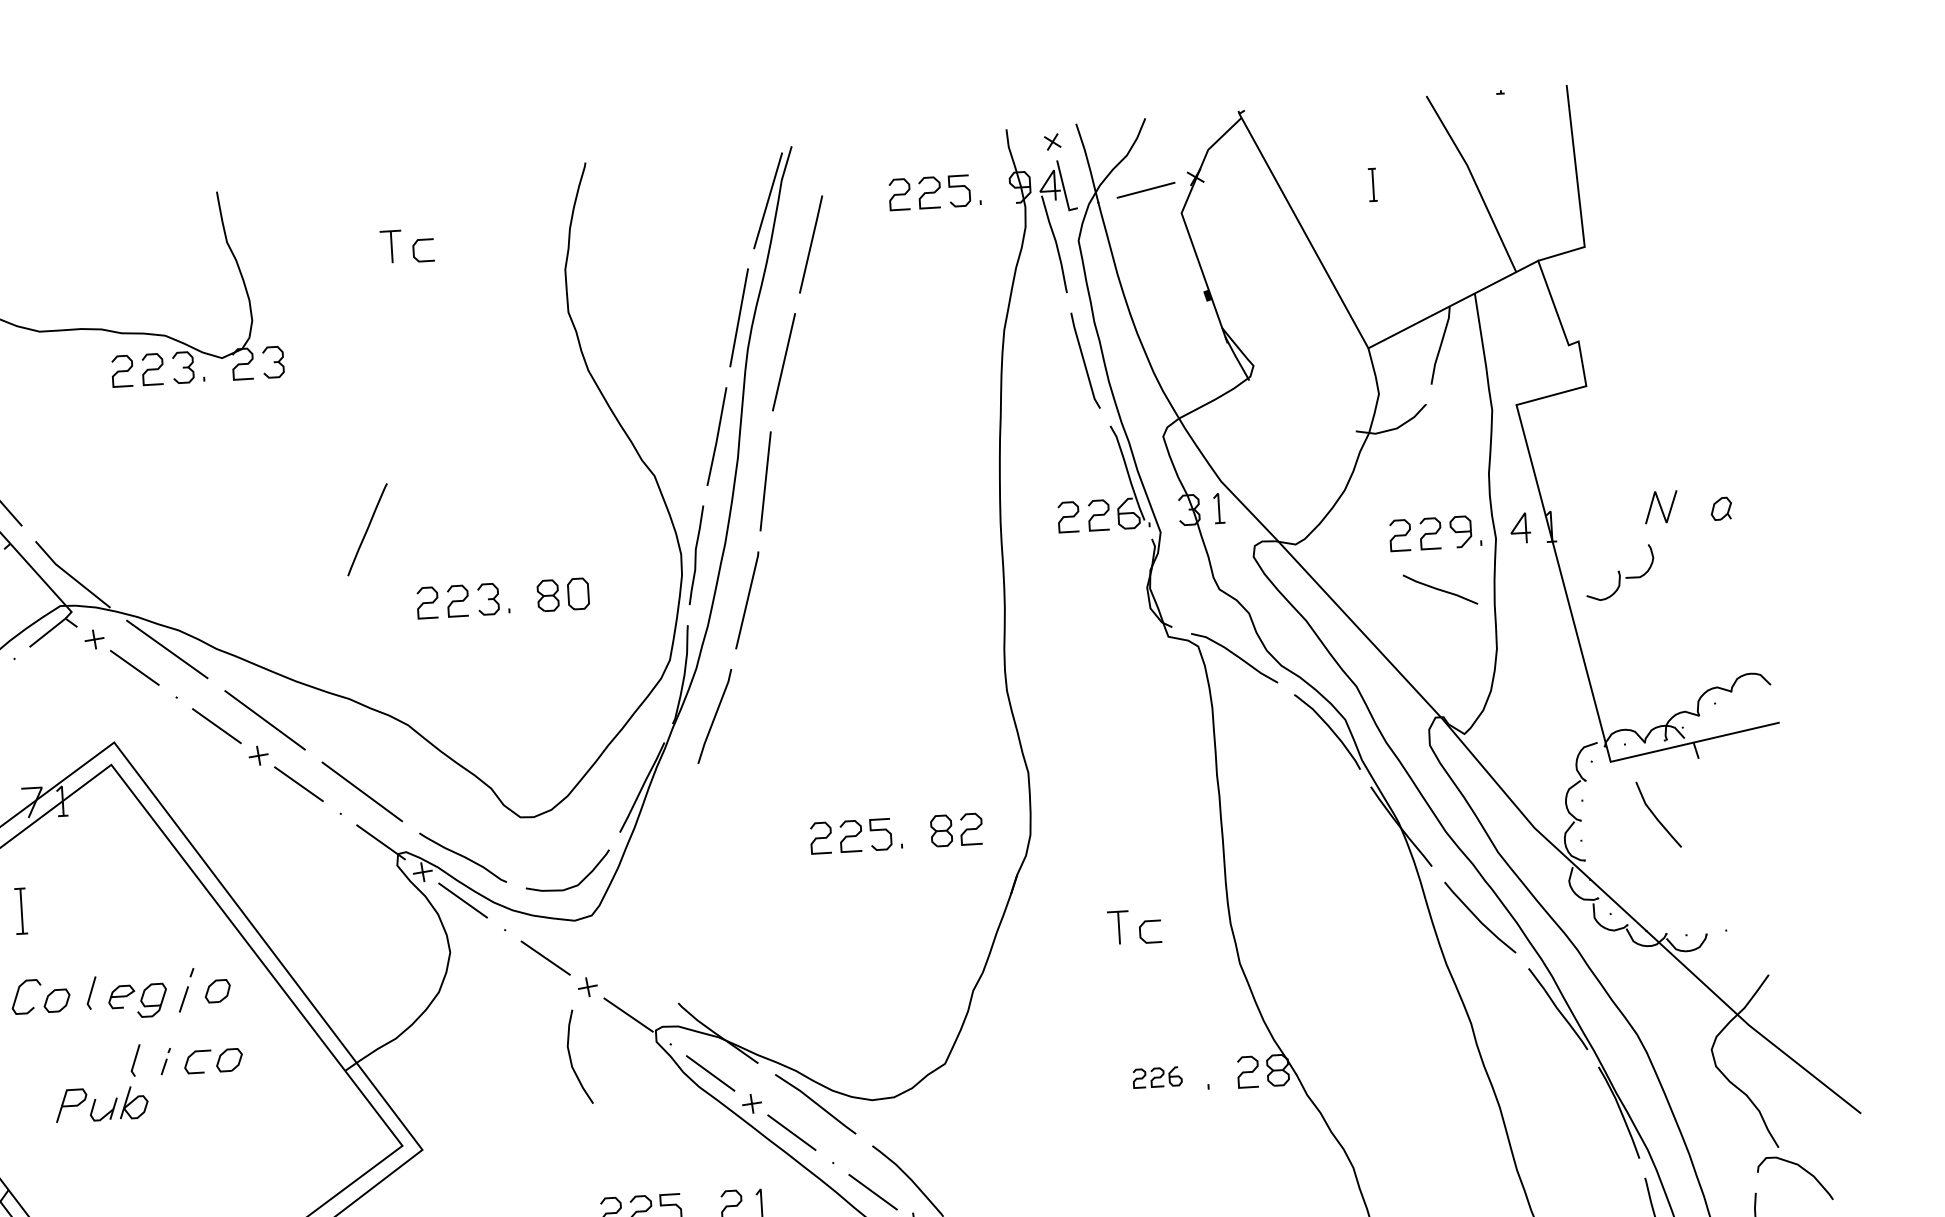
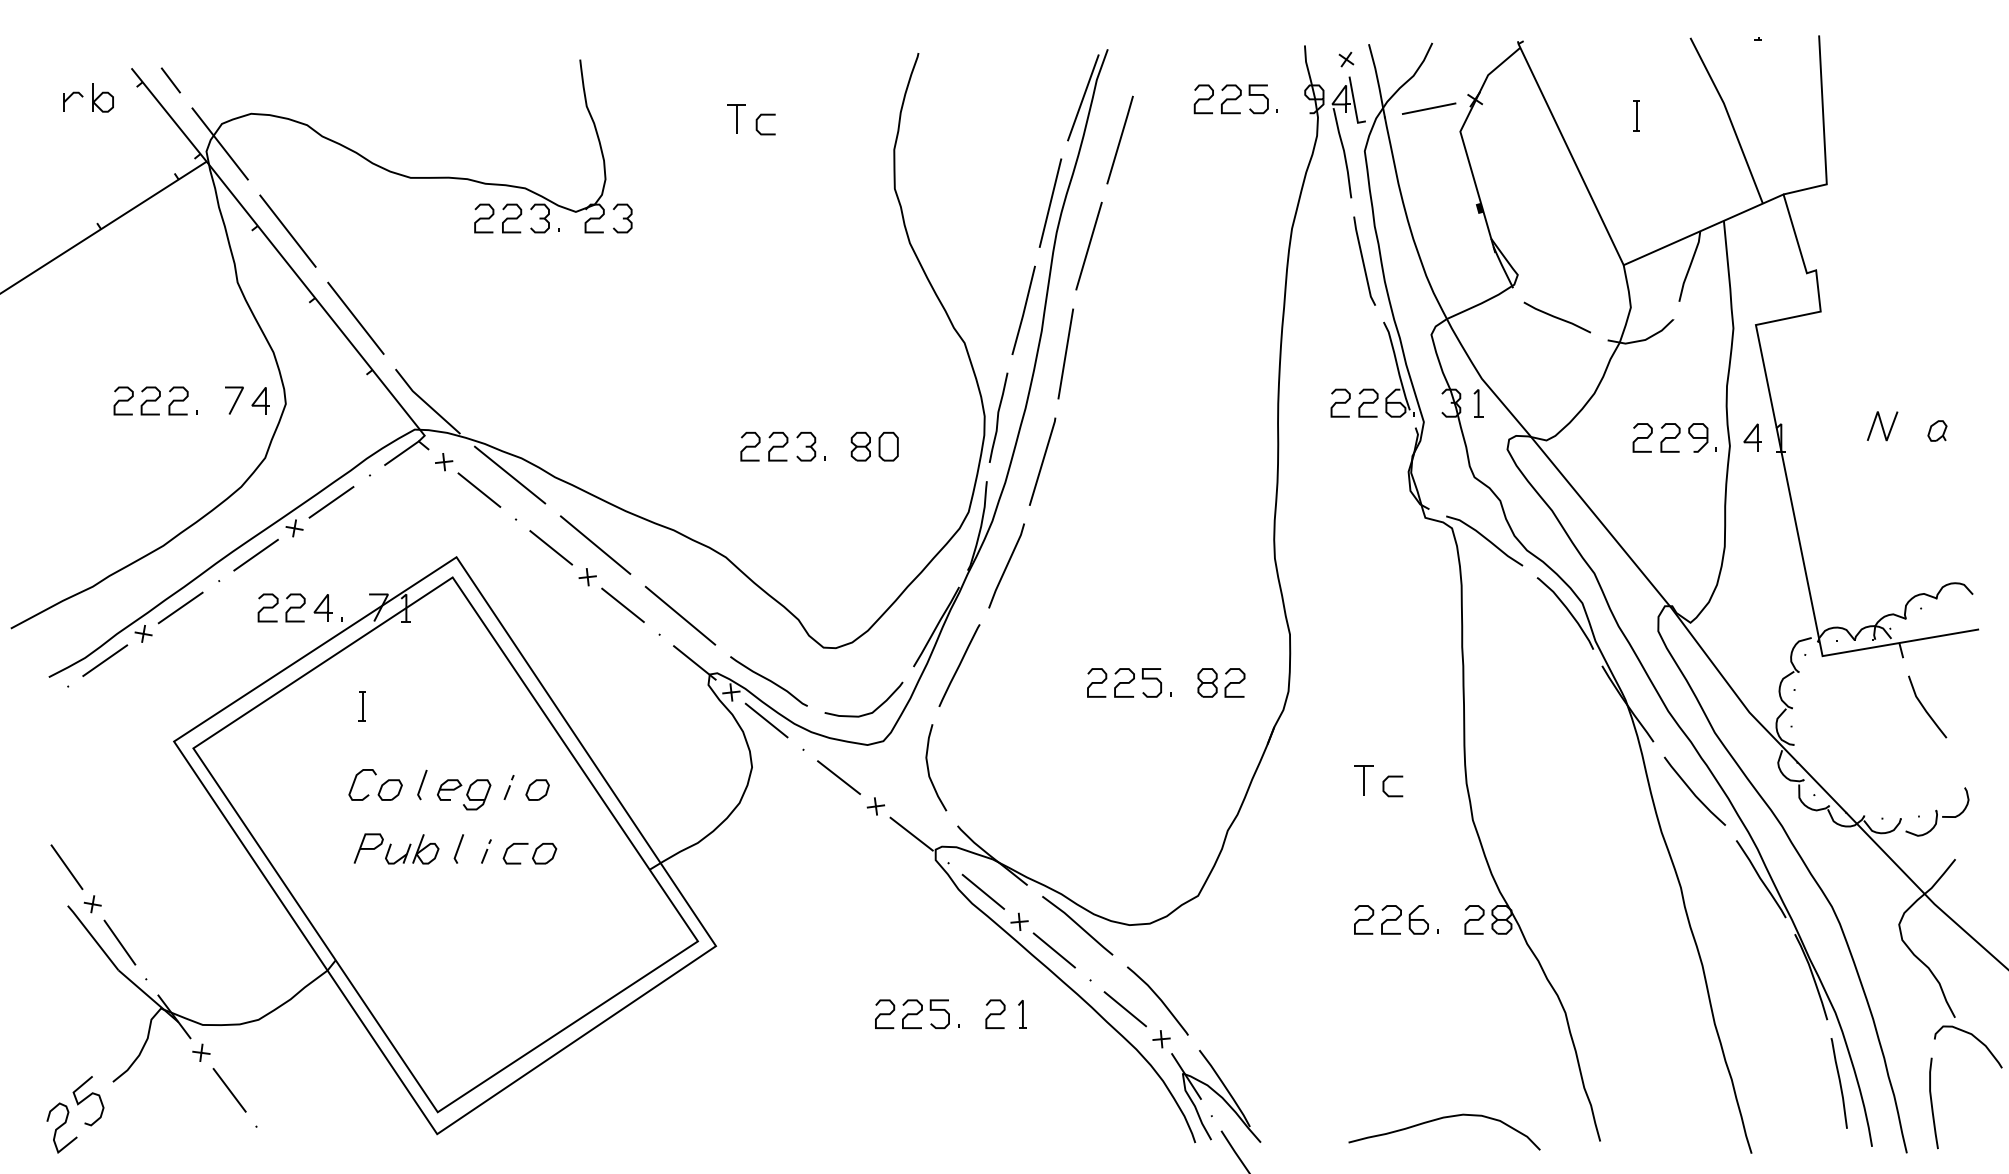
line: (367, 529) -> (959, 665), moved
part: (1620, 572) -> (1937, 811), moved
line: (1439, 589) -> (1556, 317), moved
curve: (1656, 816) -> (1925, 708), moved
part: (20, 911) -> (361, 706), size x0.71
part: (185, 990) -> (508, 787), size x0.62
curve: (571, 1059) -> (929, 769), moved
part: (1157, 1077) -> (1391, 919), size x1.67
part: (101, 1103) -> (396, 848), moved

